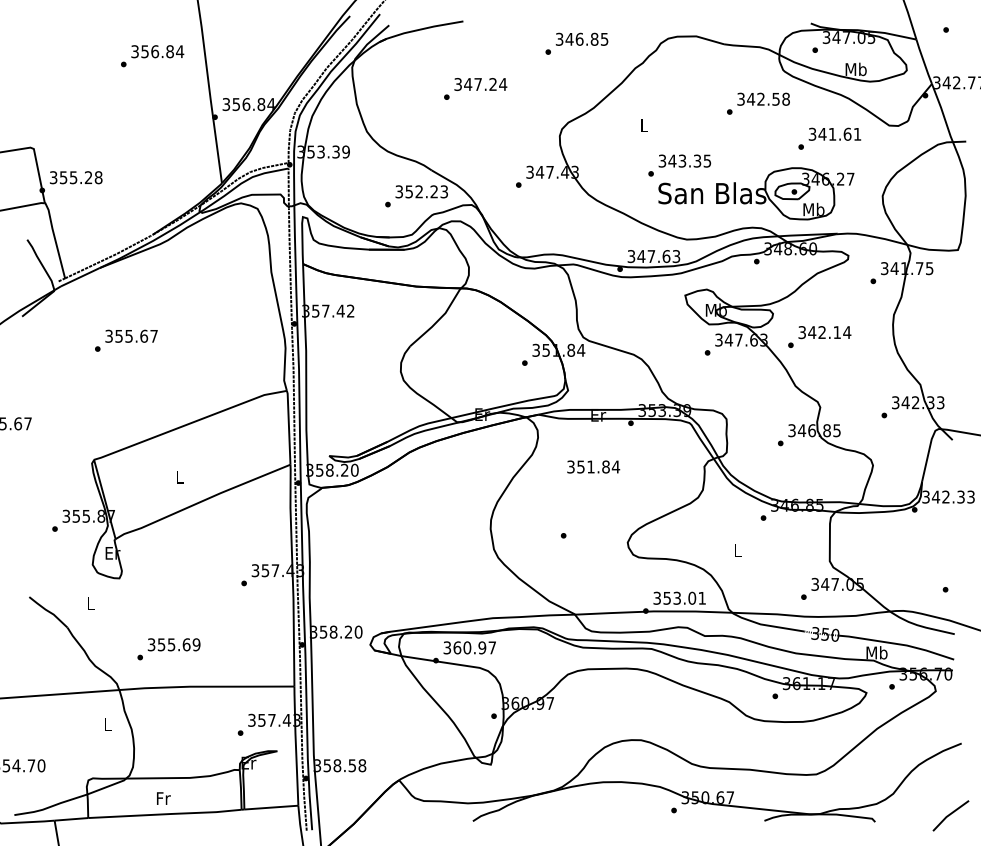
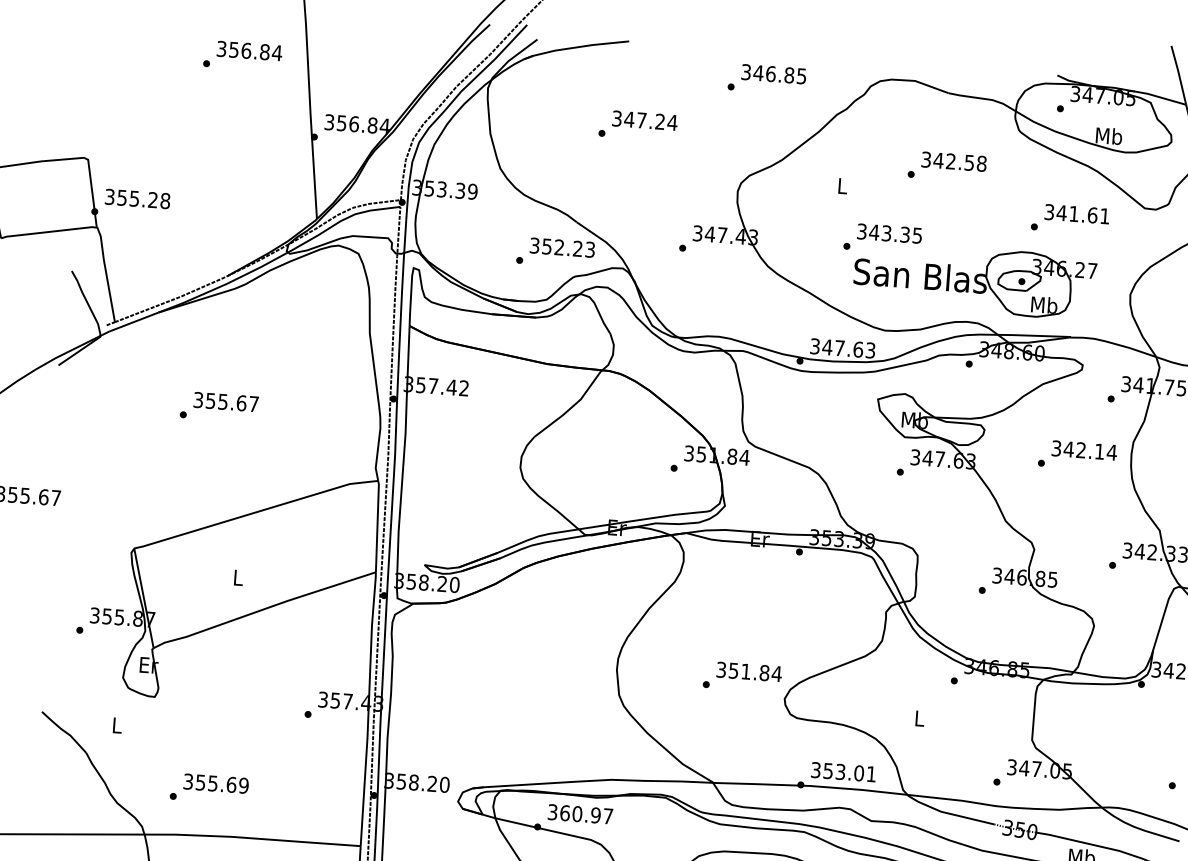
text: (758, 103) -> (947, 166), moved
text: (819, 336) -> (1077, 454), moved
text: (126, 340) -> (219, 406), moved
text: (593, 466) -> (749, 671), moved

